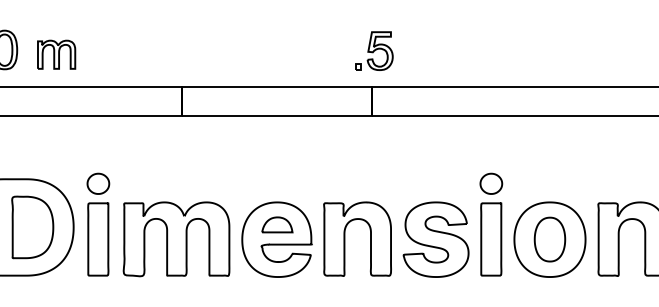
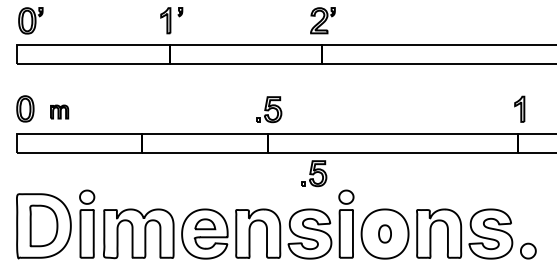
part: (56, 53) -> (59, 111), size x0.7
part: (442, 147) -> (314, 173), added
part: (549, 238) -> (384, 233), size x0.6

